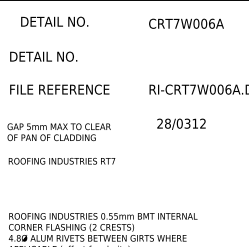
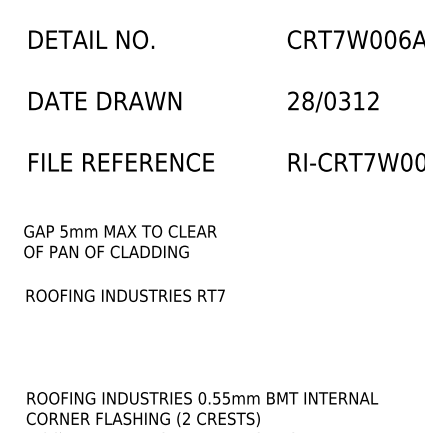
text: (54, 21) -> (91, 39), moved
text: (54, 56) -> (111, 100), DETAIL NO. -> DATE DRAWN
text: (181, 123) -> (333, 100), moved

